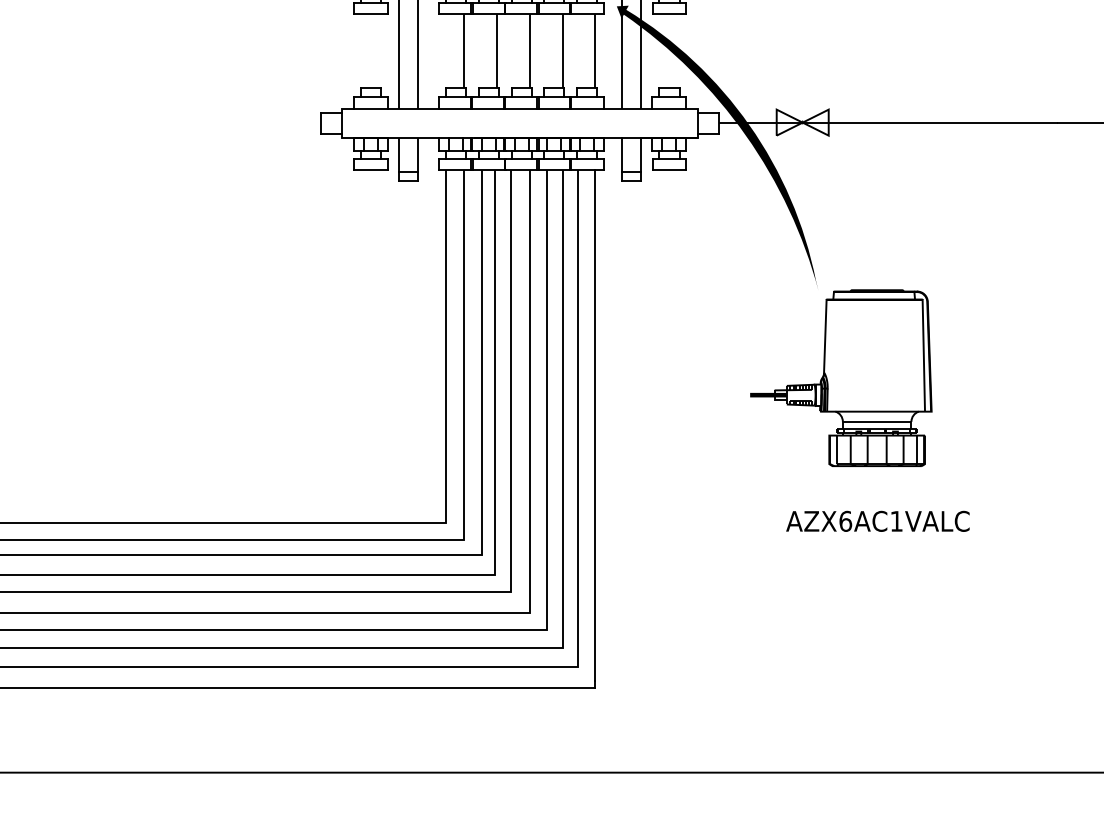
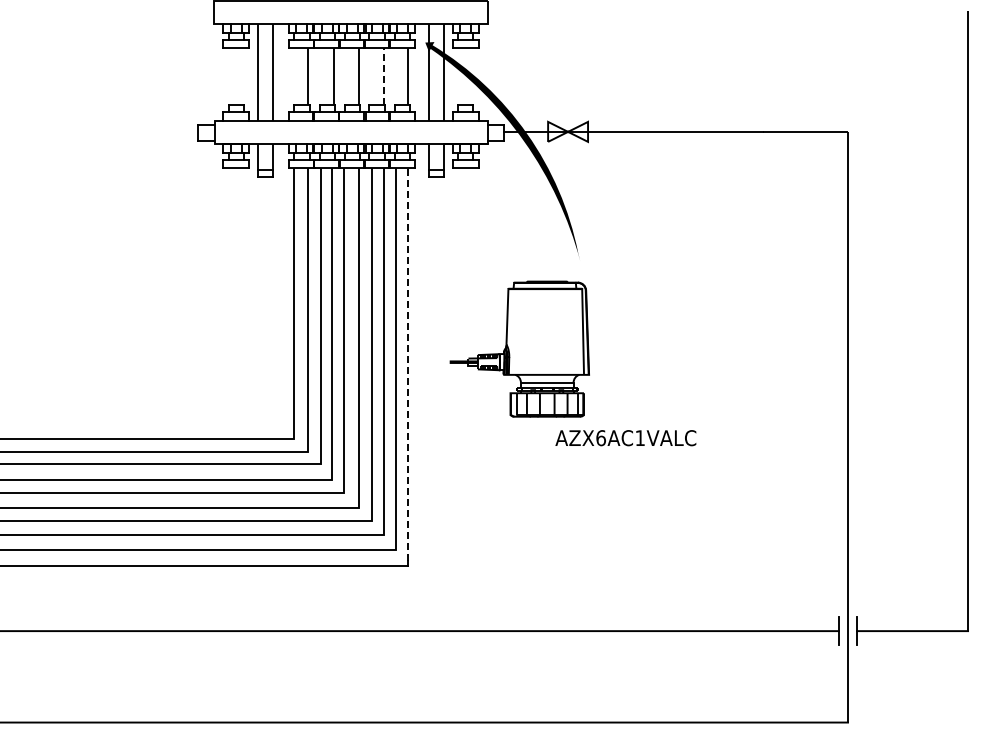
line: (562, 50) -> (383, 76), solid -> dashed
part: (841, 377) -> (519, 348), moved
line: (594, 425) -> (408, 364), solid -> dashed

